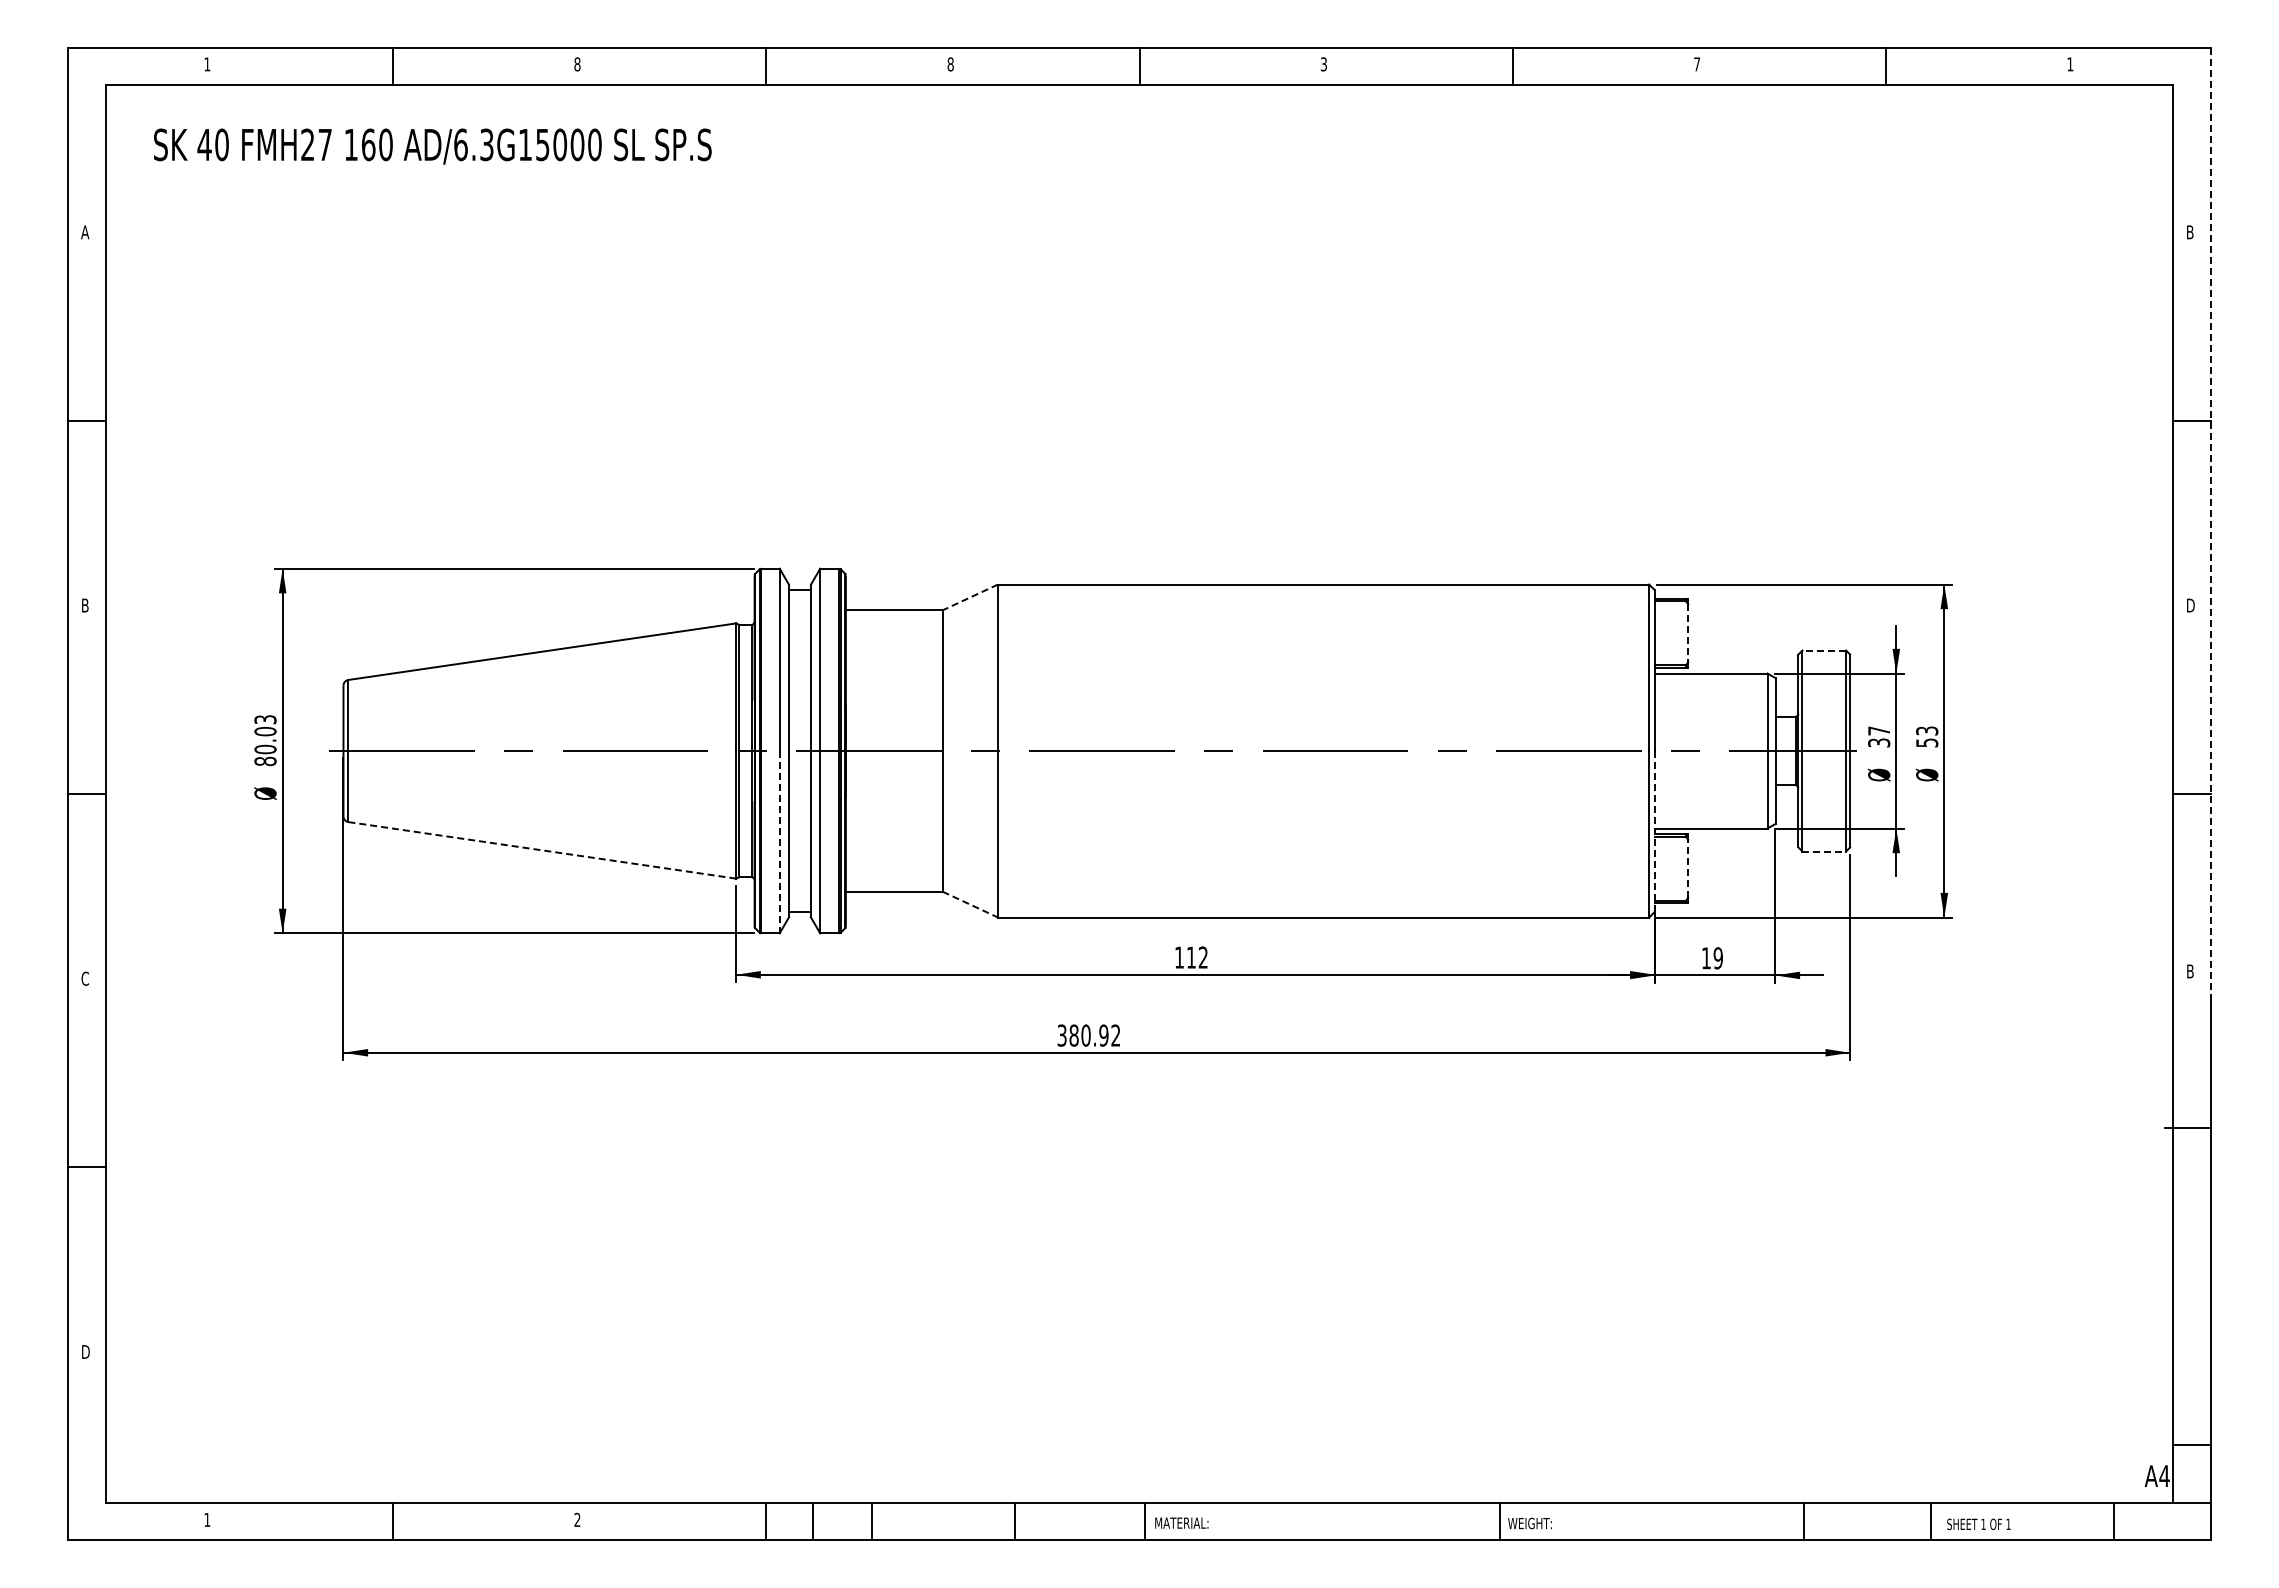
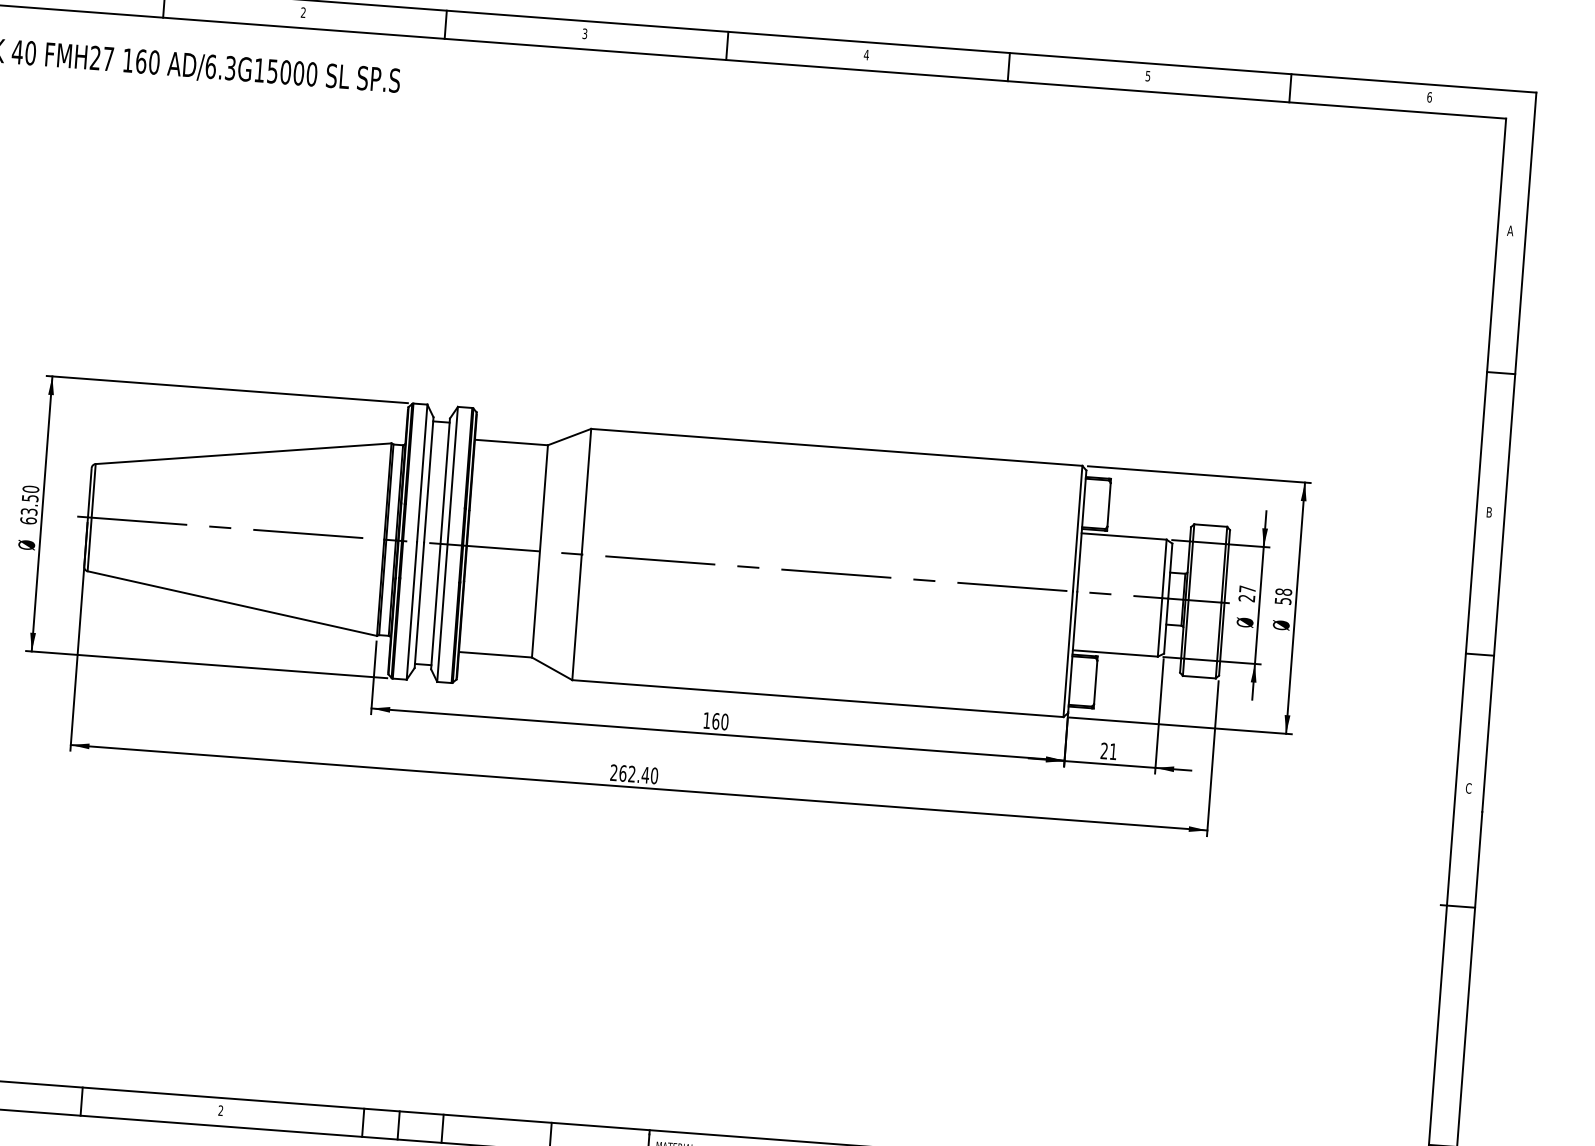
text: (577, 64) -> (303, 12), 8 -> 2
text: (950, 64) -> (584, 33), 8 -> 3
text: (1323, 64) -> (866, 55), 3 -> 4
text: (1697, 64) -> (1148, 76), 7 -> 5
text: (2070, 64) -> (1429, 97), 1 -> 6
text: (2190, 232) -> (1510, 230), B -> A
line: (2210, 524) -> (1509, 452), dashed -> solid
line: (970, 597) -> (569, 437), dashed -> solid
text: (2191, 605) -> (1490, 512), D -> B
line: (1688, 633) -> (1109, 505), dashed -> solid
line: (1824, 650) -> (1210, 525), dashed -> solid
text: (1927, 730) -> (1284, 591), 53 -> 58
text: (265, 740) -> (29, 505), 80.03 -> 63.50
text: (1879, 742) -> (1247, 598), 37 -> 27
line: (1654, 830) -> (1072, 651), dashed -> solid
line: (779, 842) -> (411, 611), dashed -> solid
line: (542, 850) -> (232, 603), dashed -> solid
line: (1824, 851) -> (1199, 677), dashed -> solid
line: (1688, 868) -> (1095, 682), dashed -> solid
line: (970, 904) -> (552, 668), dashed -> solid
text: (1197, 957) -> (720, 721), 112 -> 160
text: (1711, 958) -> (1108, 751), 19 -> 21
text: (2190, 971) -> (1468, 788), B -> C
text: (1088, 1035) -> (633, 774), 380.92 -> 262.40

